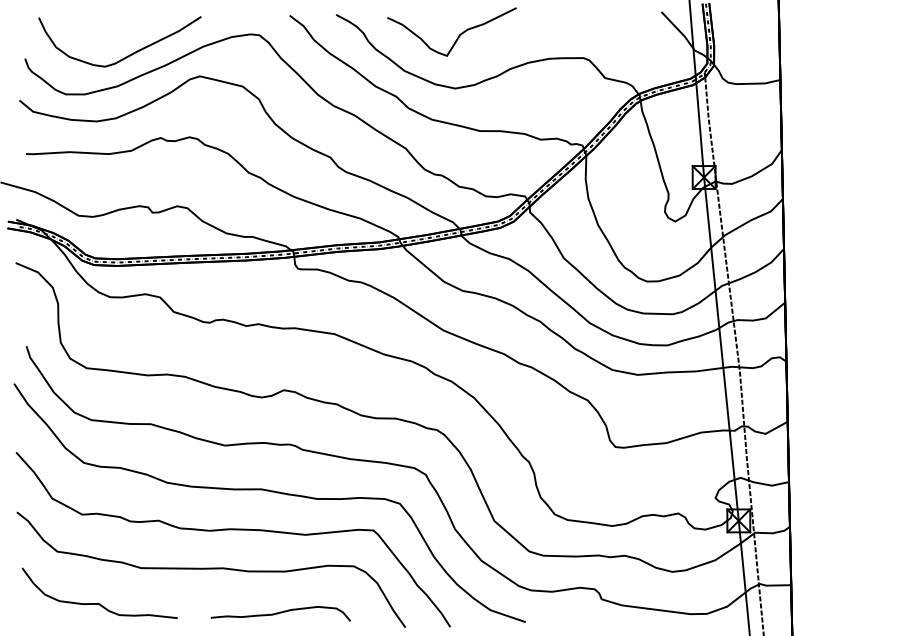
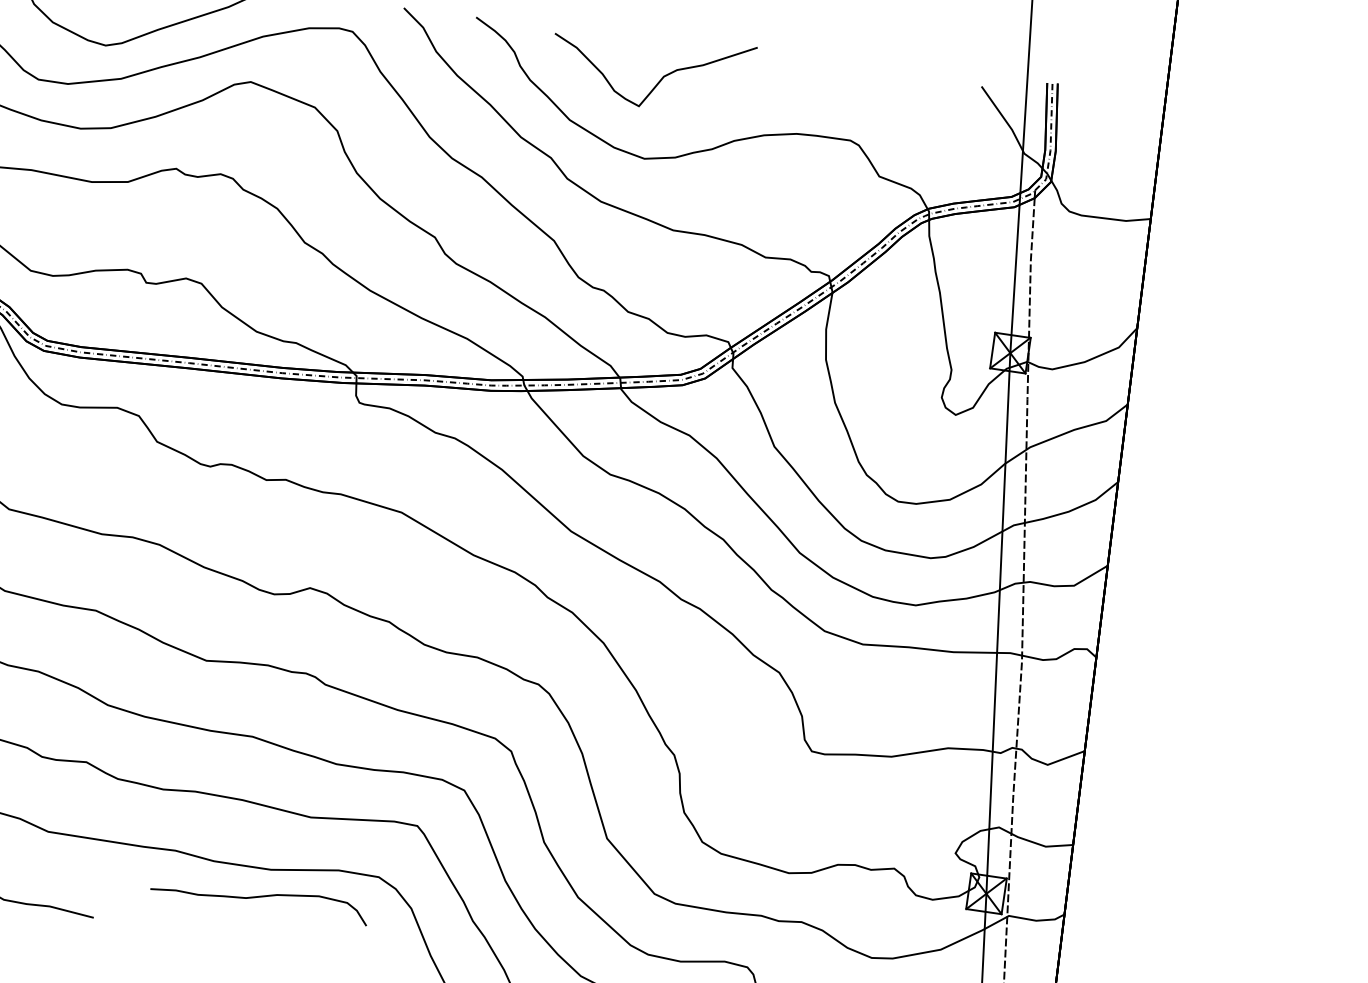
curve: (280, 613) -> (259, 898), moved

